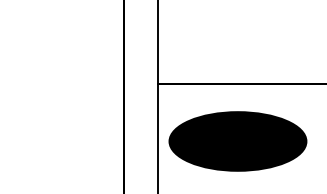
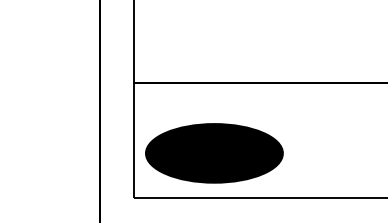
part: (238, 141) -> (214, 153), moved

